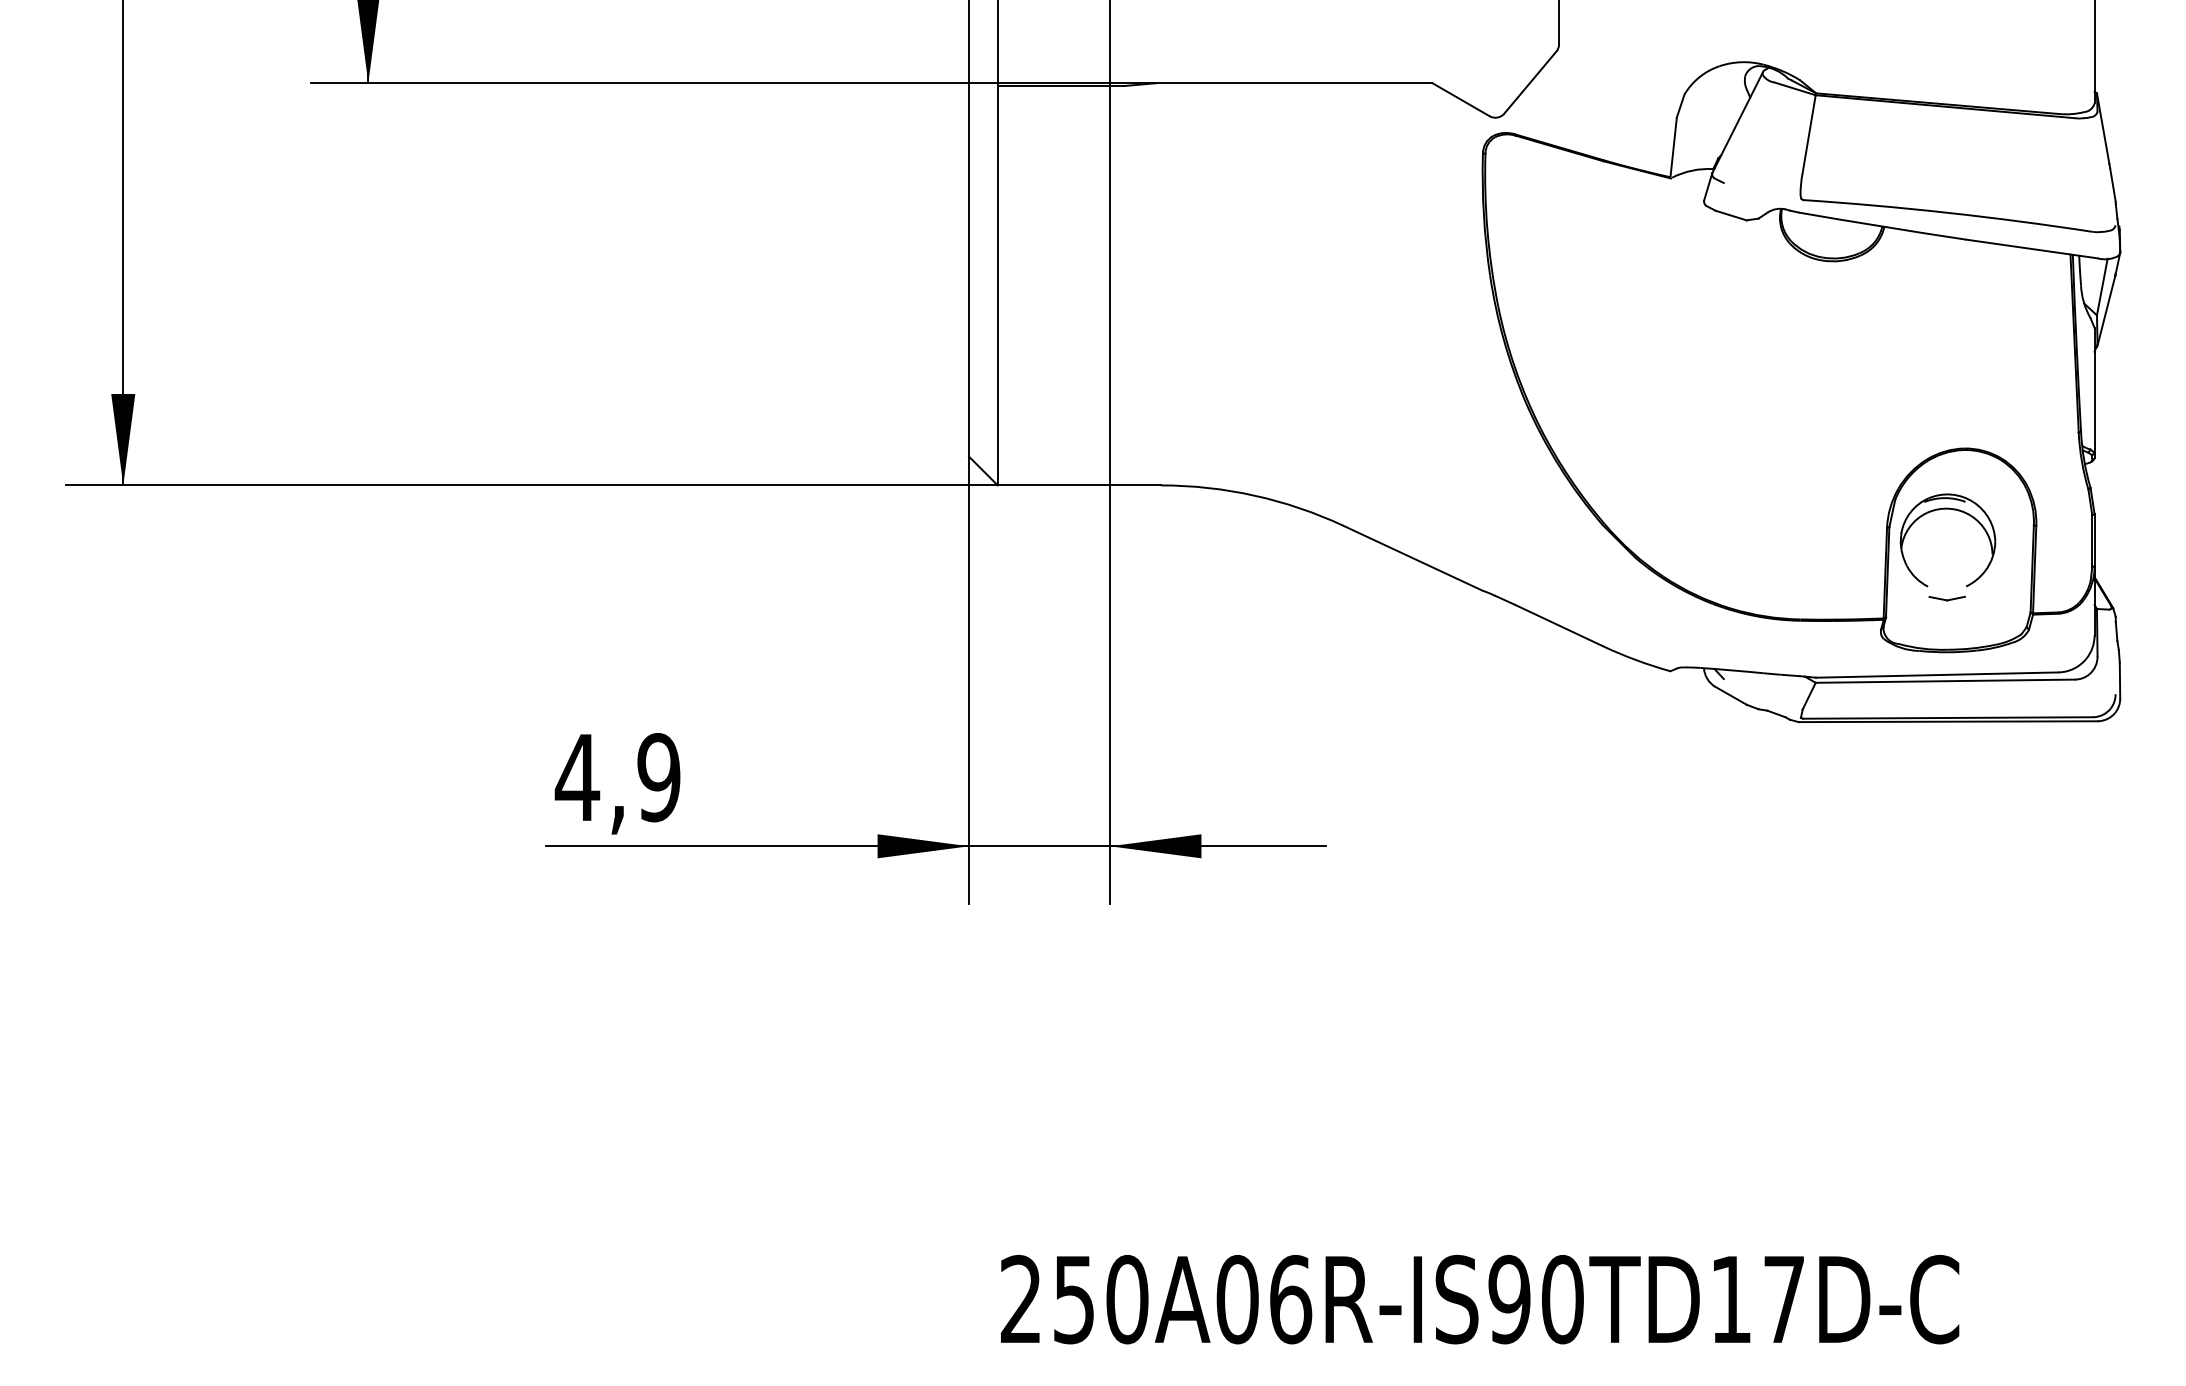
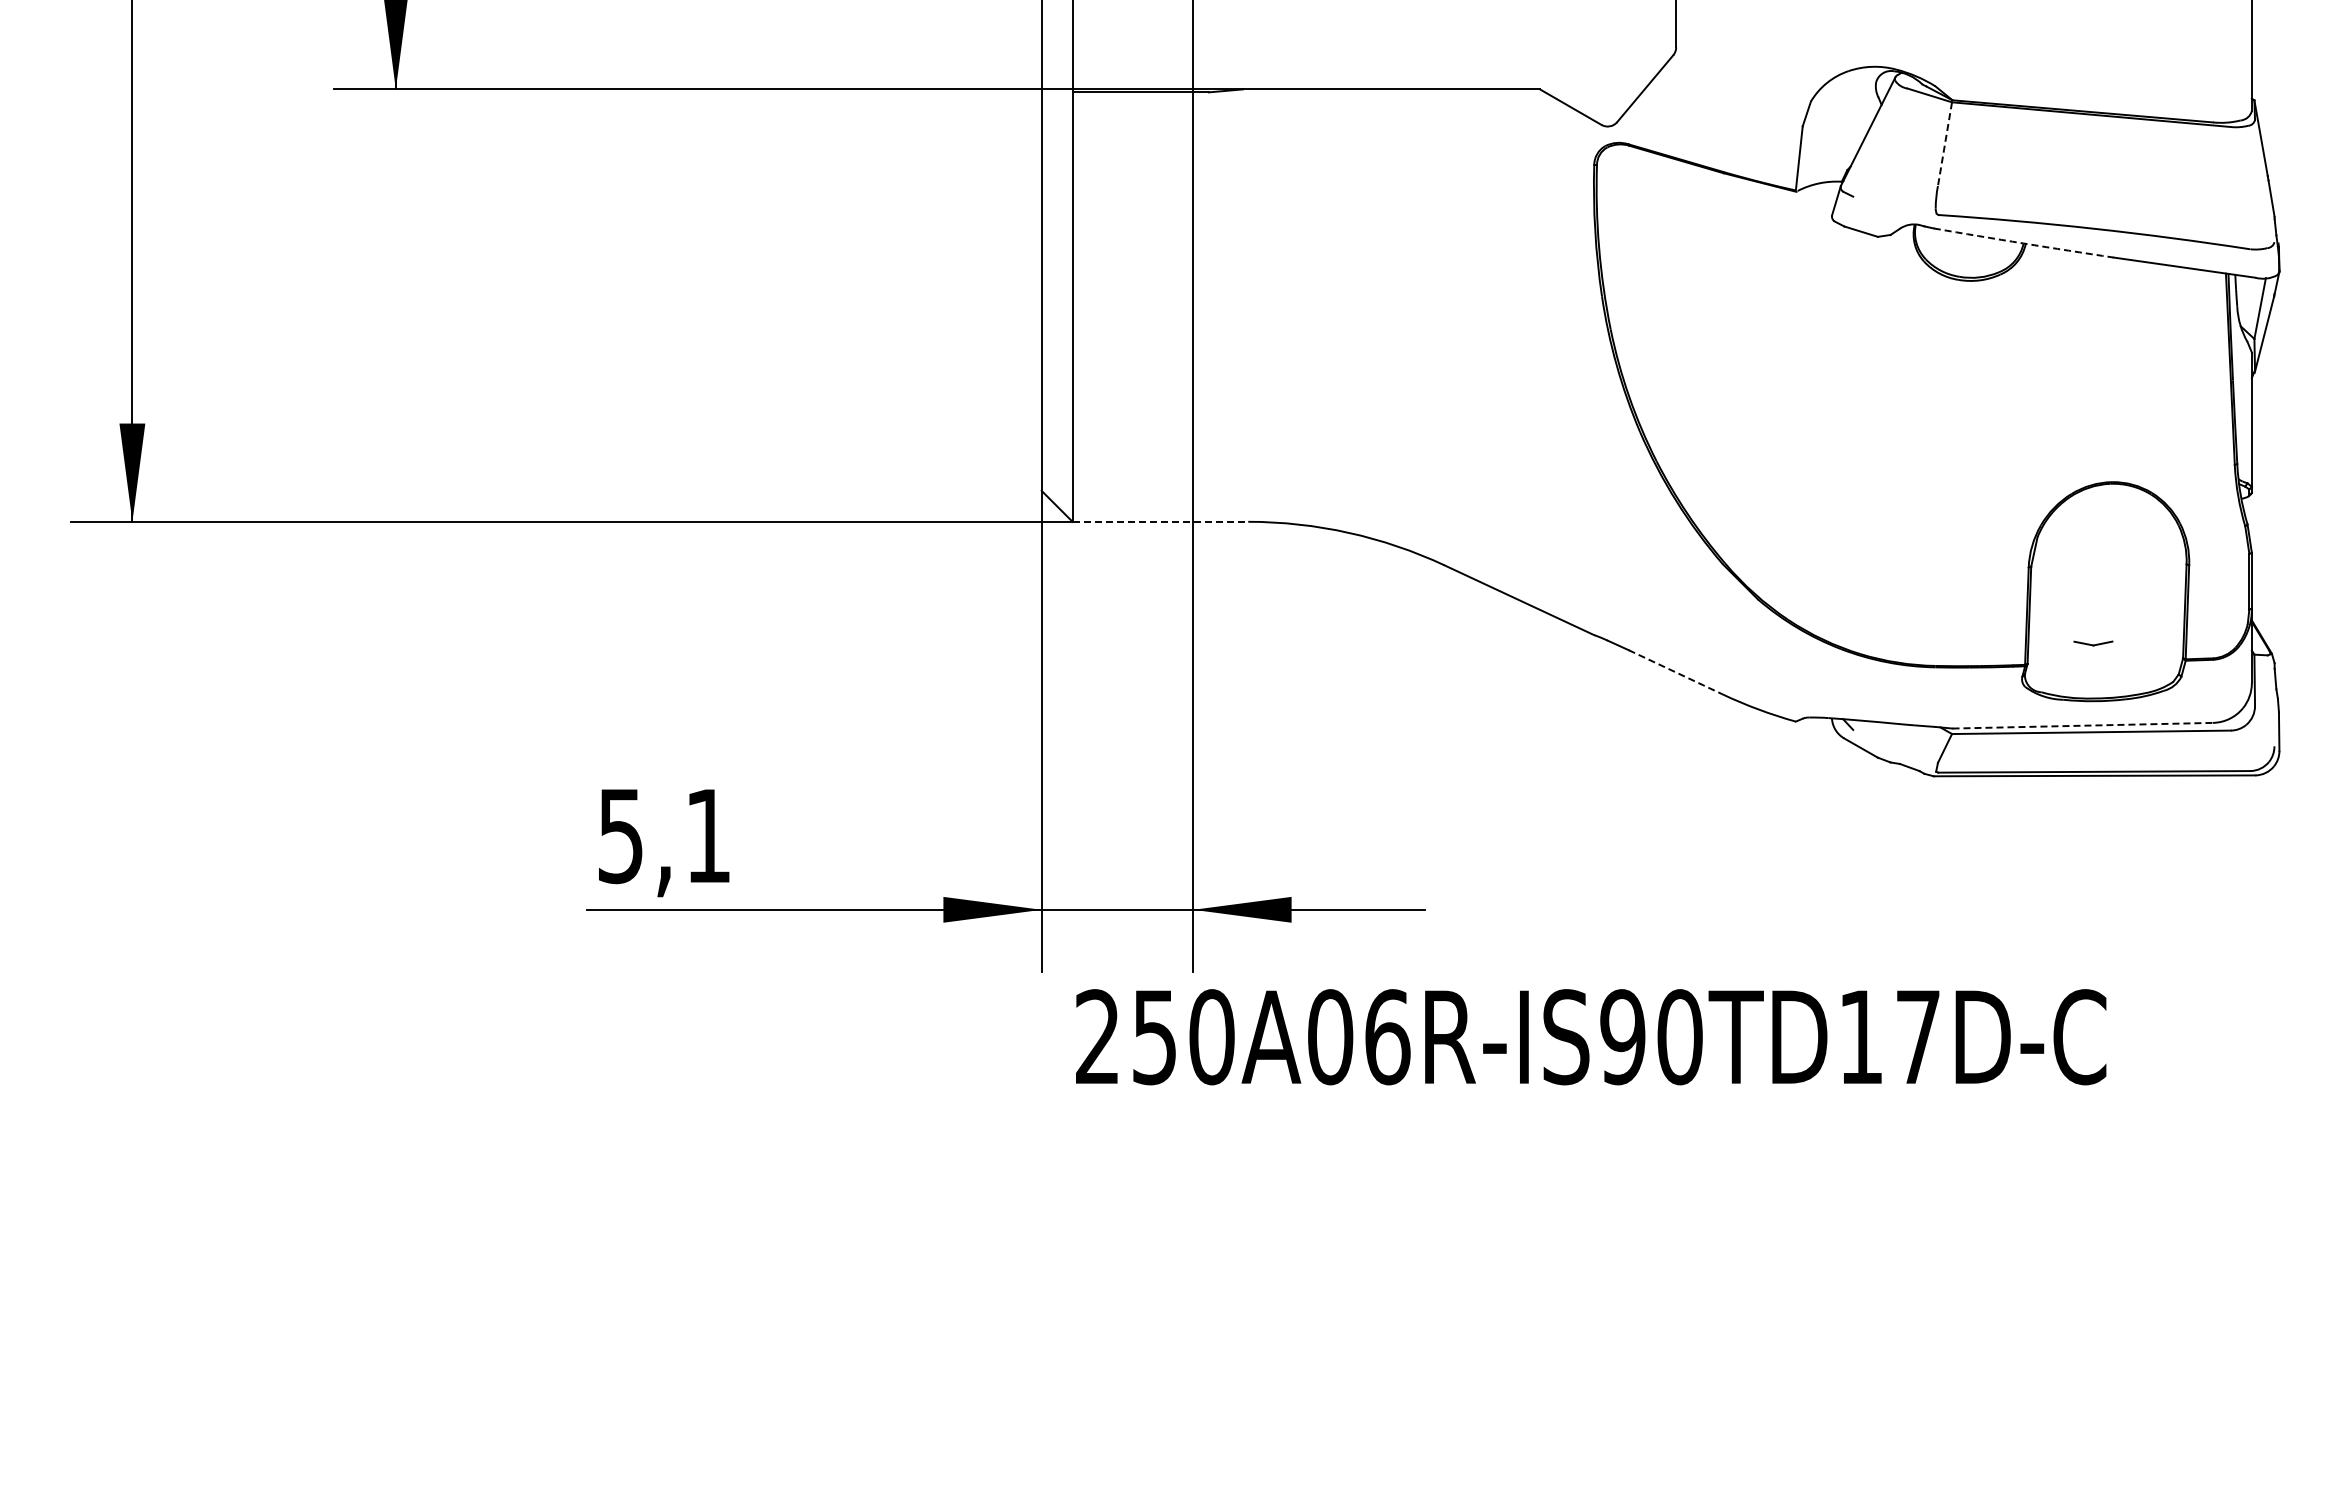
line: (1808, 134) -> (1944, 144), solid -> dashed
arc: (1882, 226) -> (2023, 243), solid -> dashed
line: (1079, 485) -> (1160, 521), solid -> dashed
part: (1952, 510) -> (2099, 548), removed
line: (1559, 625) -> (1676, 672), solid -> dashed
line: (1937, 674) -> (2083, 725), solid -> dashed
text: (617, 777) -> (663, 835), 4,9 -> 5,1
text: (1480, 1299) -> (1591, 1037), moved

